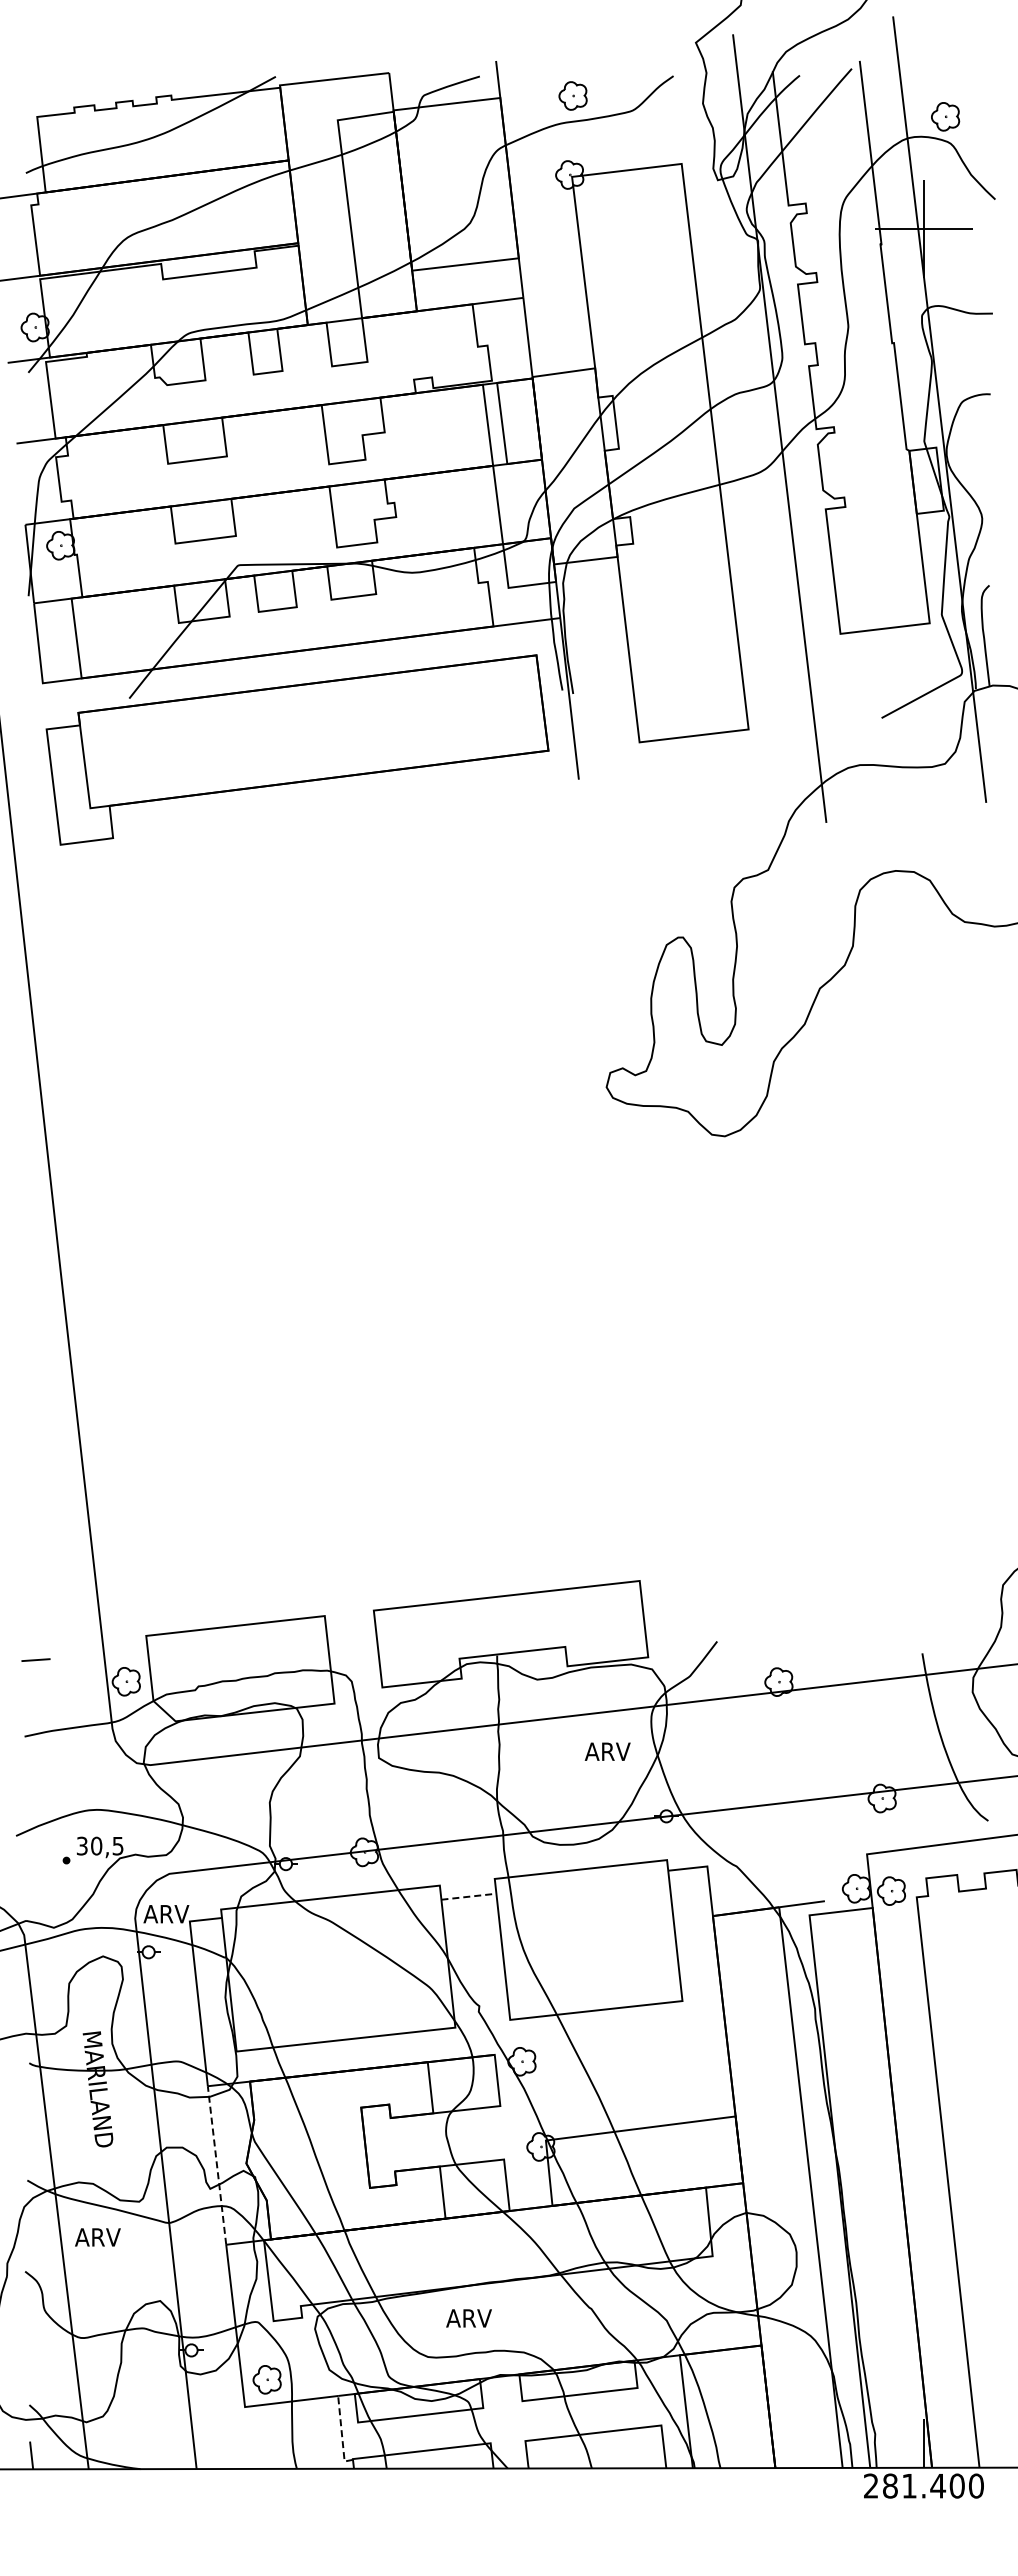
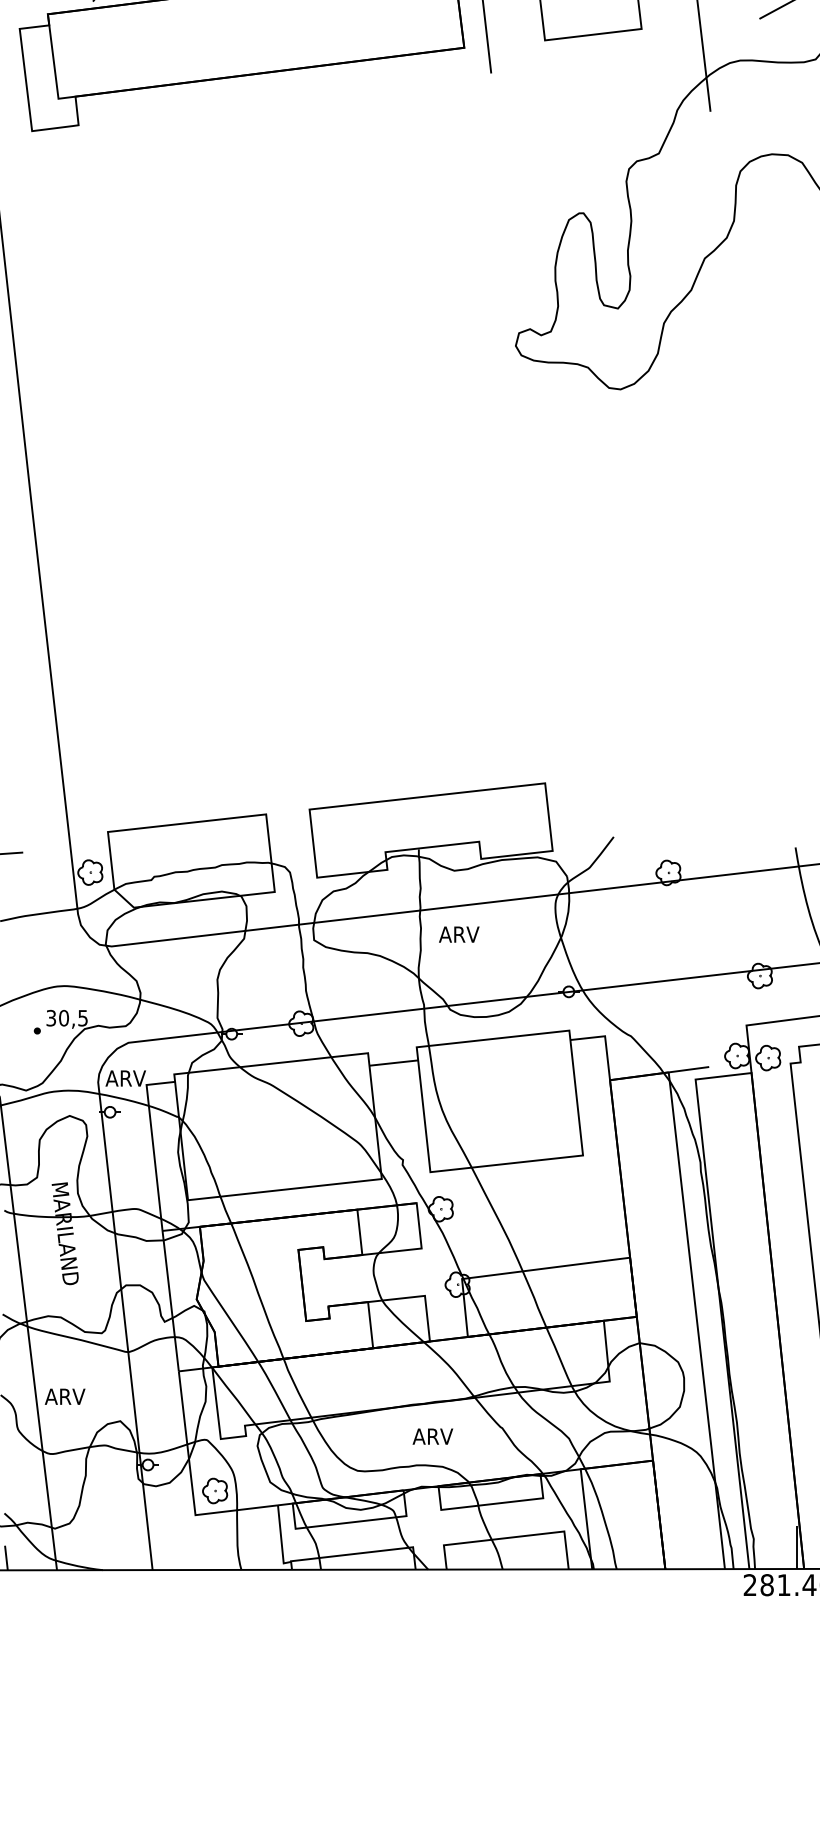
text: (607, 1751) -> (459, 934), moved
line: (468, 1896) -> (393, 1062), dashed -> solid
line: (217, 2165) -> (171, 1301), dashed -> solid
text: (97, 2237) -> (64, 1396), moved
text: (468, 2318) -> (432, 1436), moved
line: (341, 2433) -> (280, 1538), dashed -> solid

